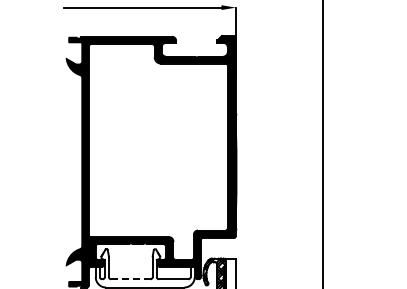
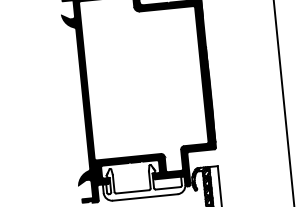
line: (130, 279) -> (132, 192), dashed -> solid

